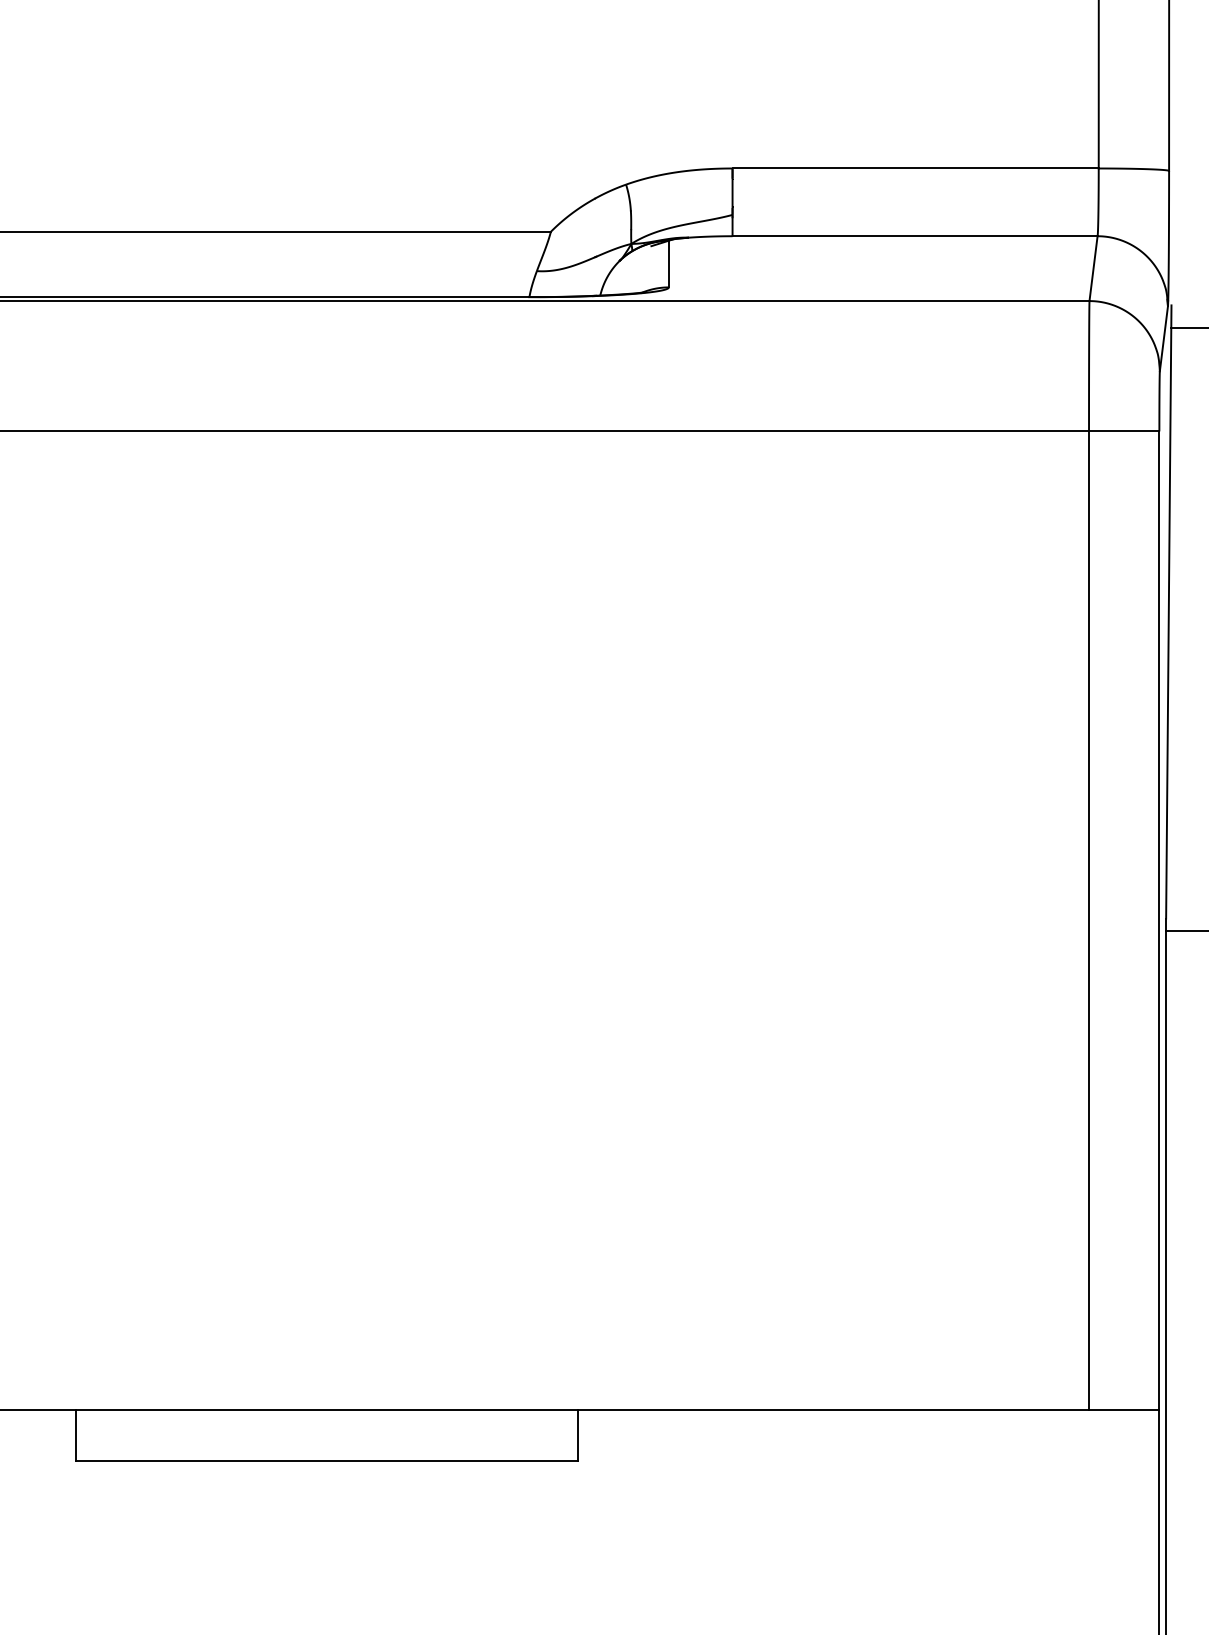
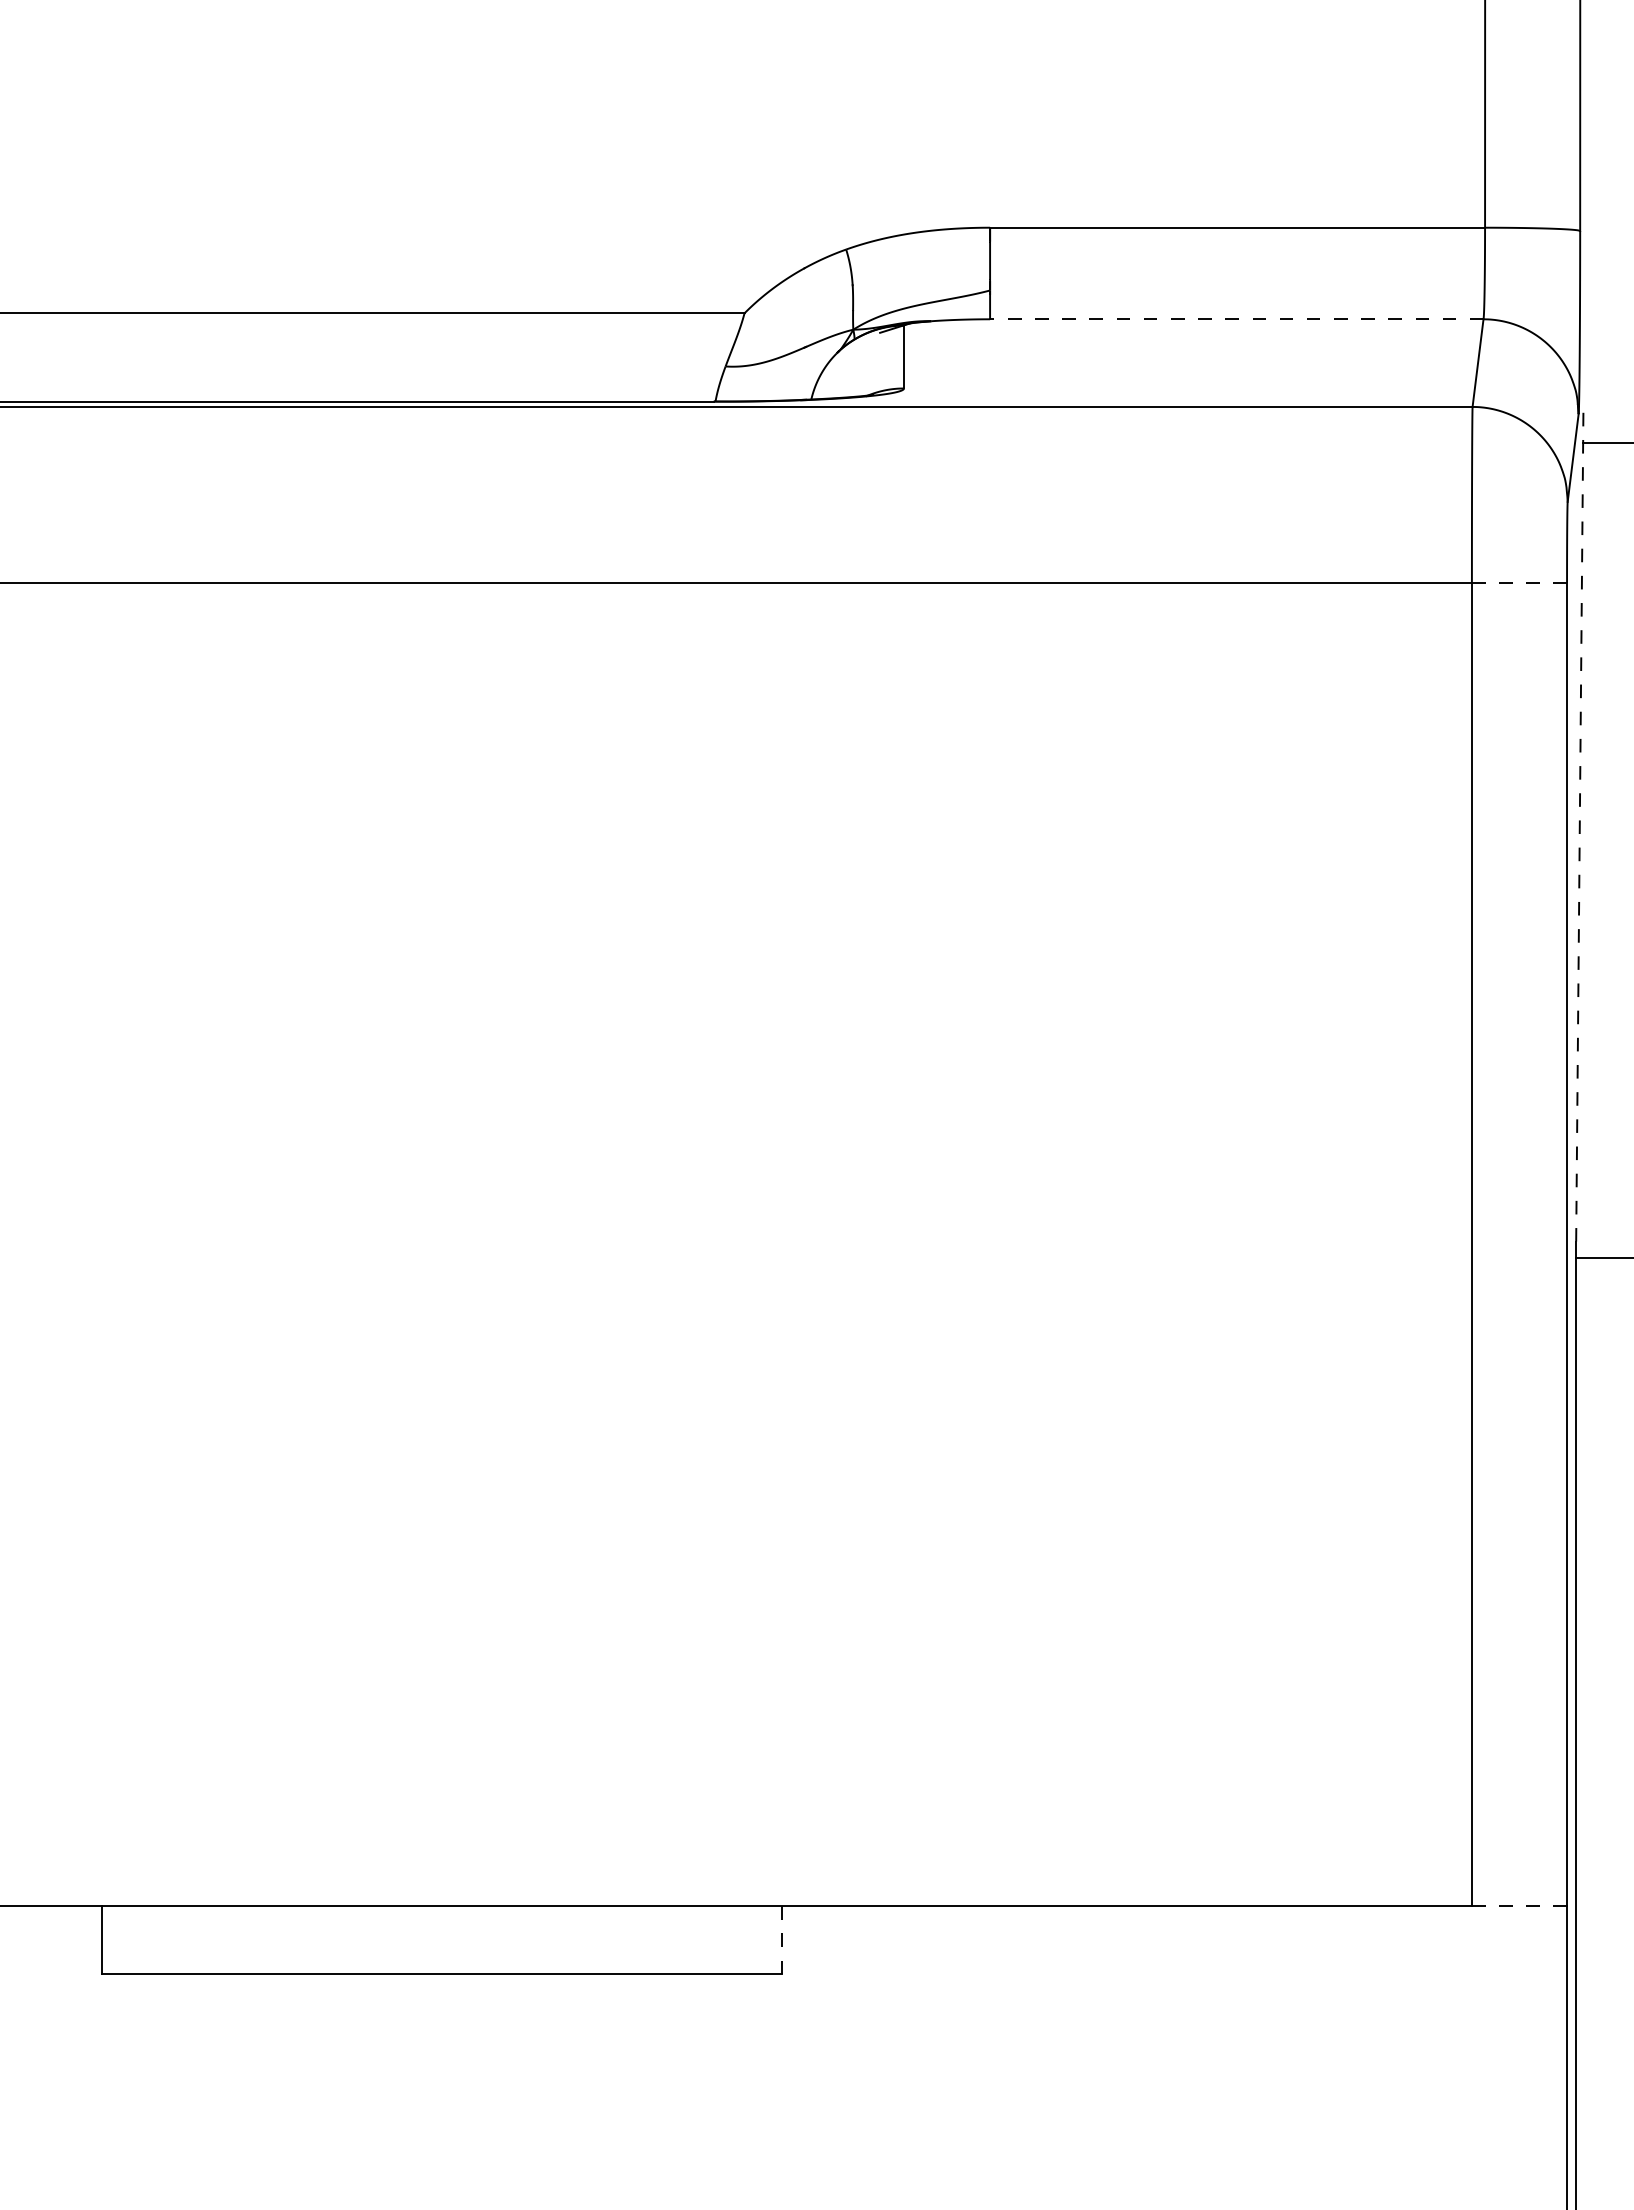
line: (914, 236) -> (1236, 319), solid -> dashed
line: (1124, 431) -> (1519, 583), solid -> dashed
line: (1168, 611) -> (1579, 826), solid -> dashed
line: (1124, 1410) -> (1519, 1906), solid -> dashed
line: (578, 1435) -> (781, 1940), solid -> dashed

